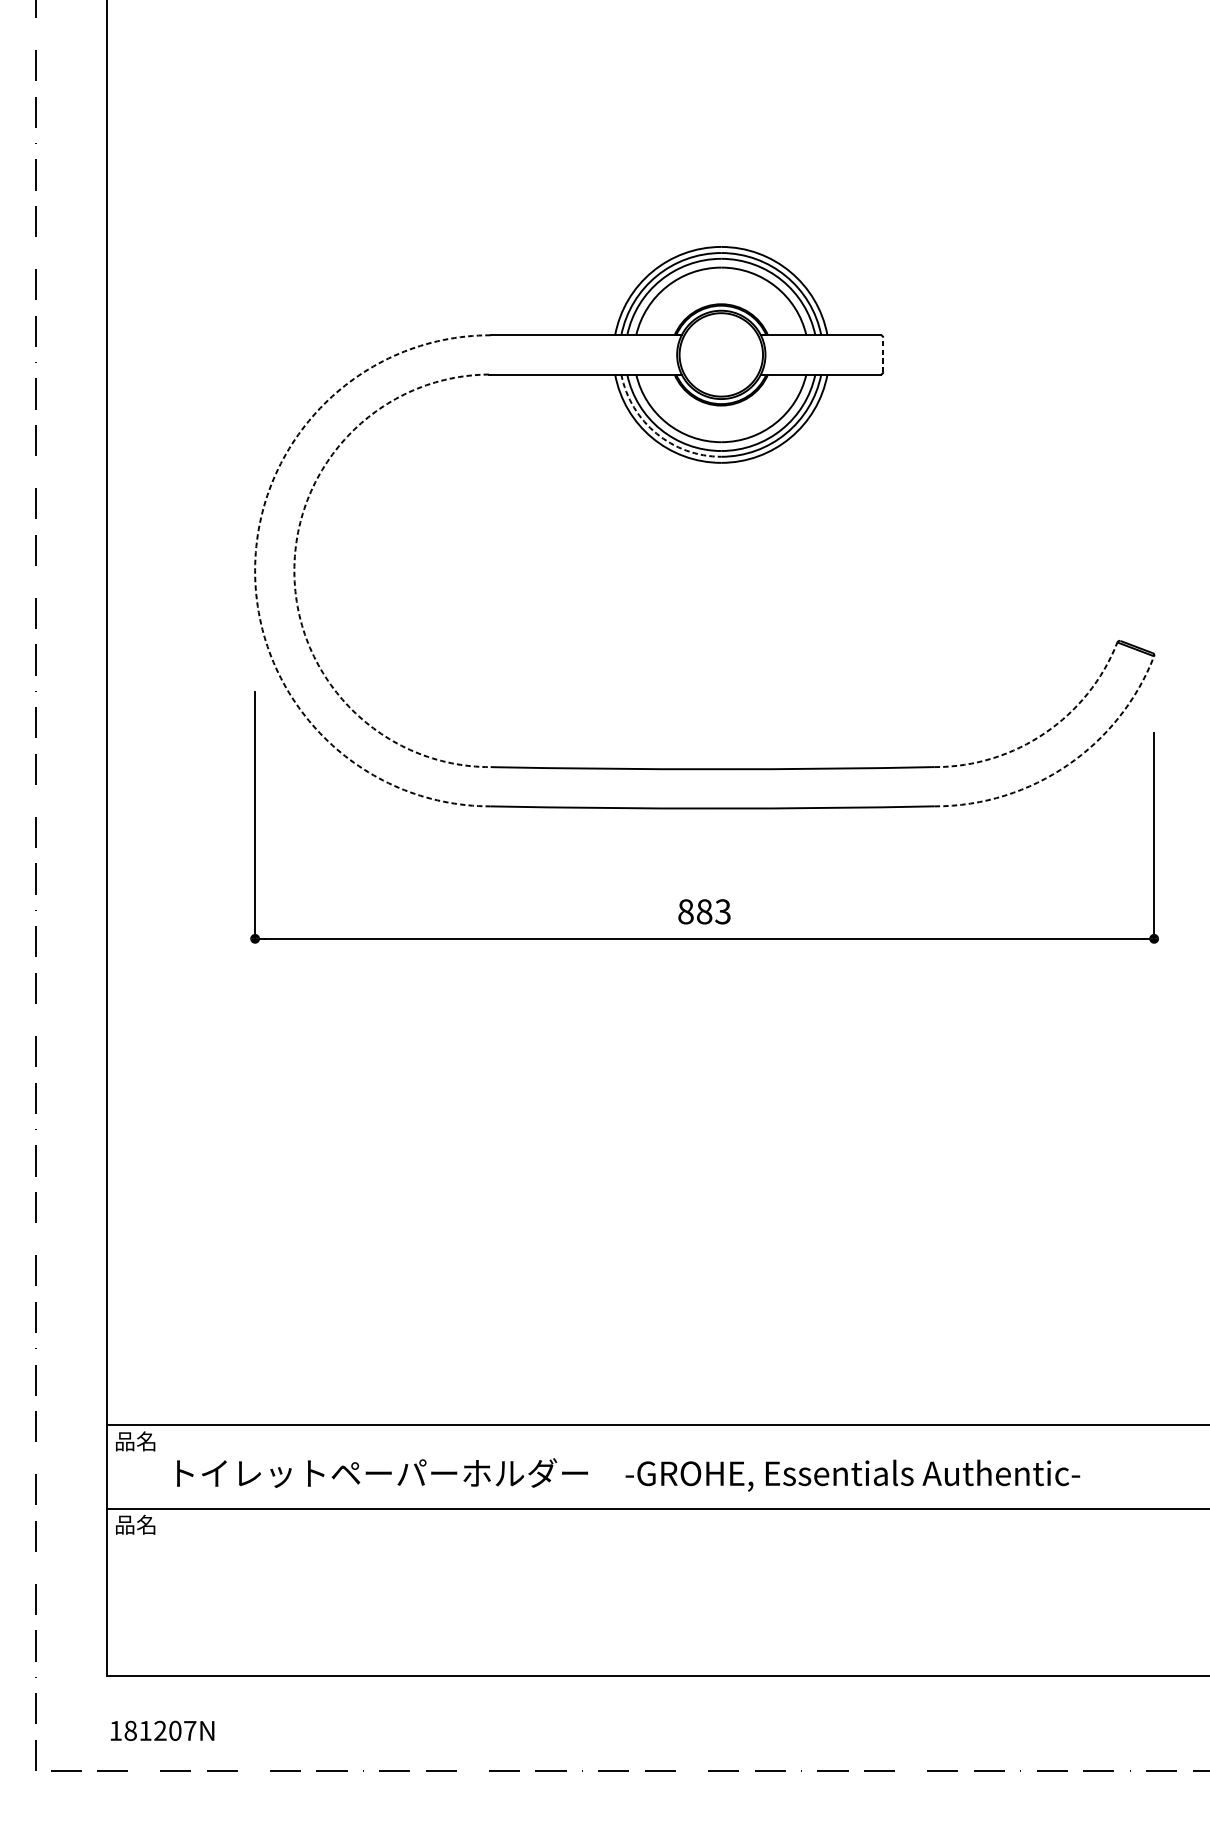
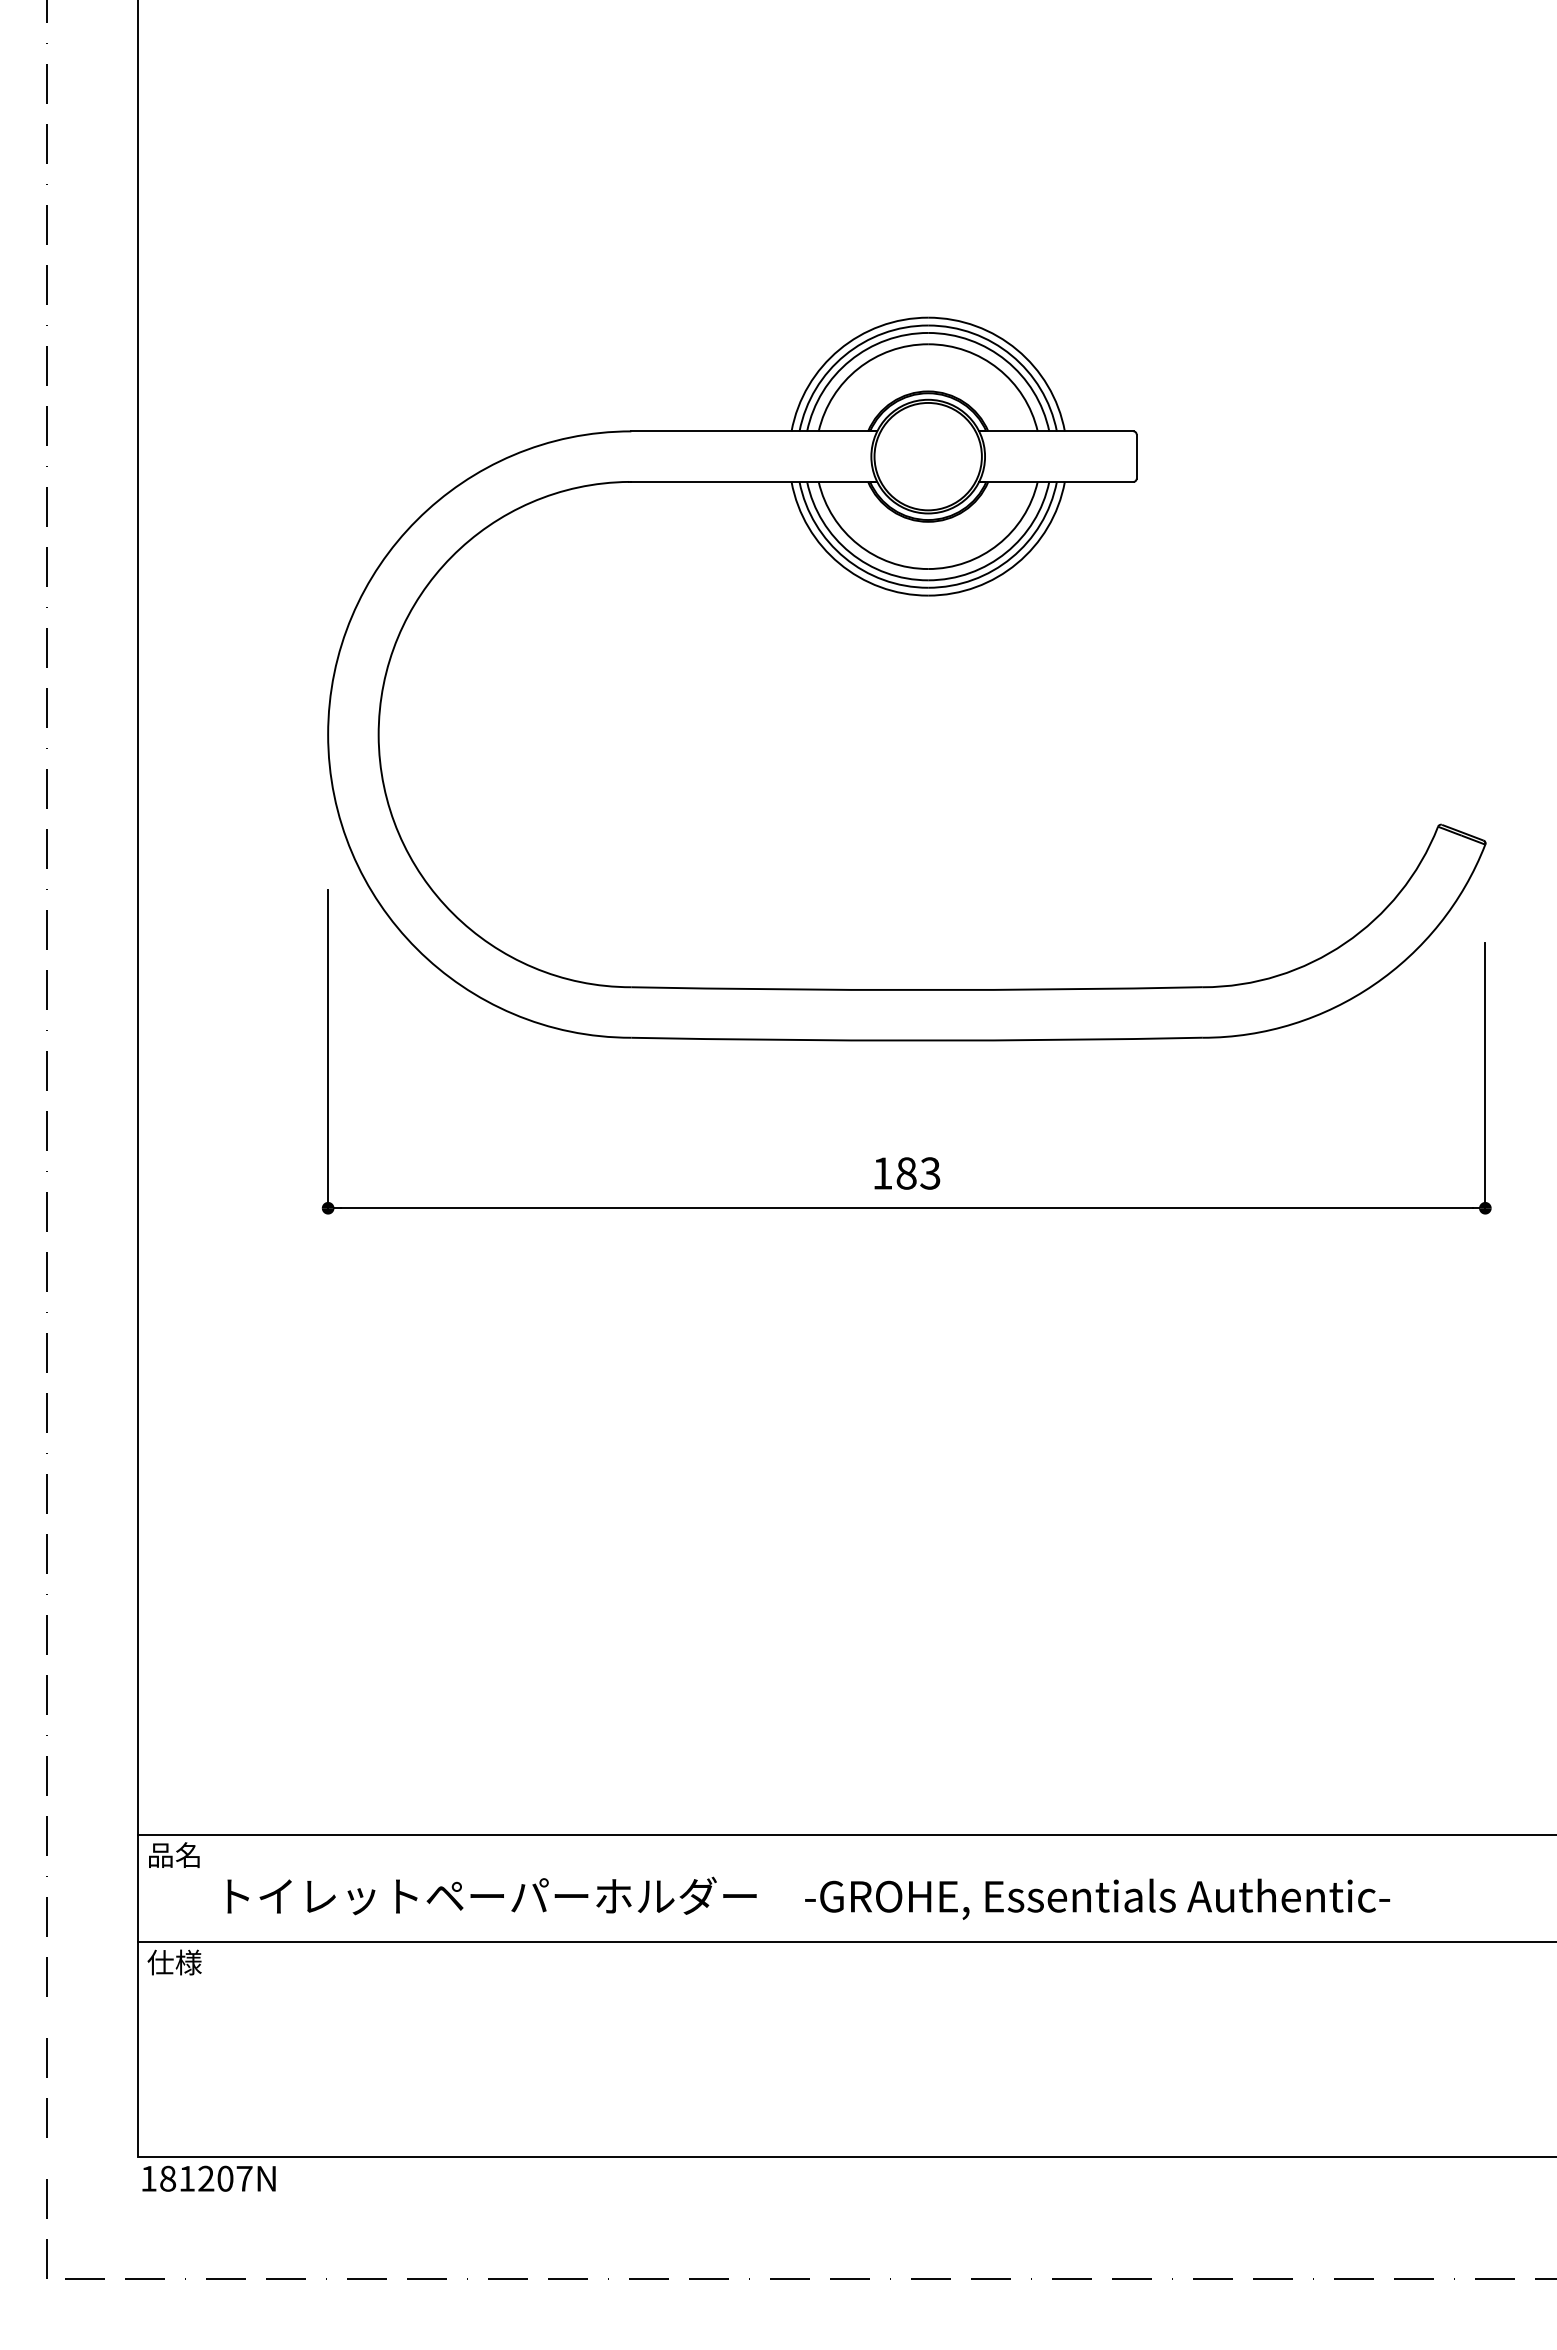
line: (883, 354) -> (1136, 456), dashed -> solid
arc: (656, 433) -> (844, 557), dashed -> solid
arc: (255, 570) -> (328, 734), dashed -> solid
arc: (294, 571) -> (378, 735), dashed -> solid
arc: (1045, 733) -> (1345, 943), dashed -> solid
arc: (1067, 765) -> (1373, 984), dashed -> solid
text: (685, 911) -> (882, 1173), 883 -> 183
text: (135, 1524) -> (174, 1962), 品名 -> 仕様
text: (162, 1730) -> (208, 2178), moved

